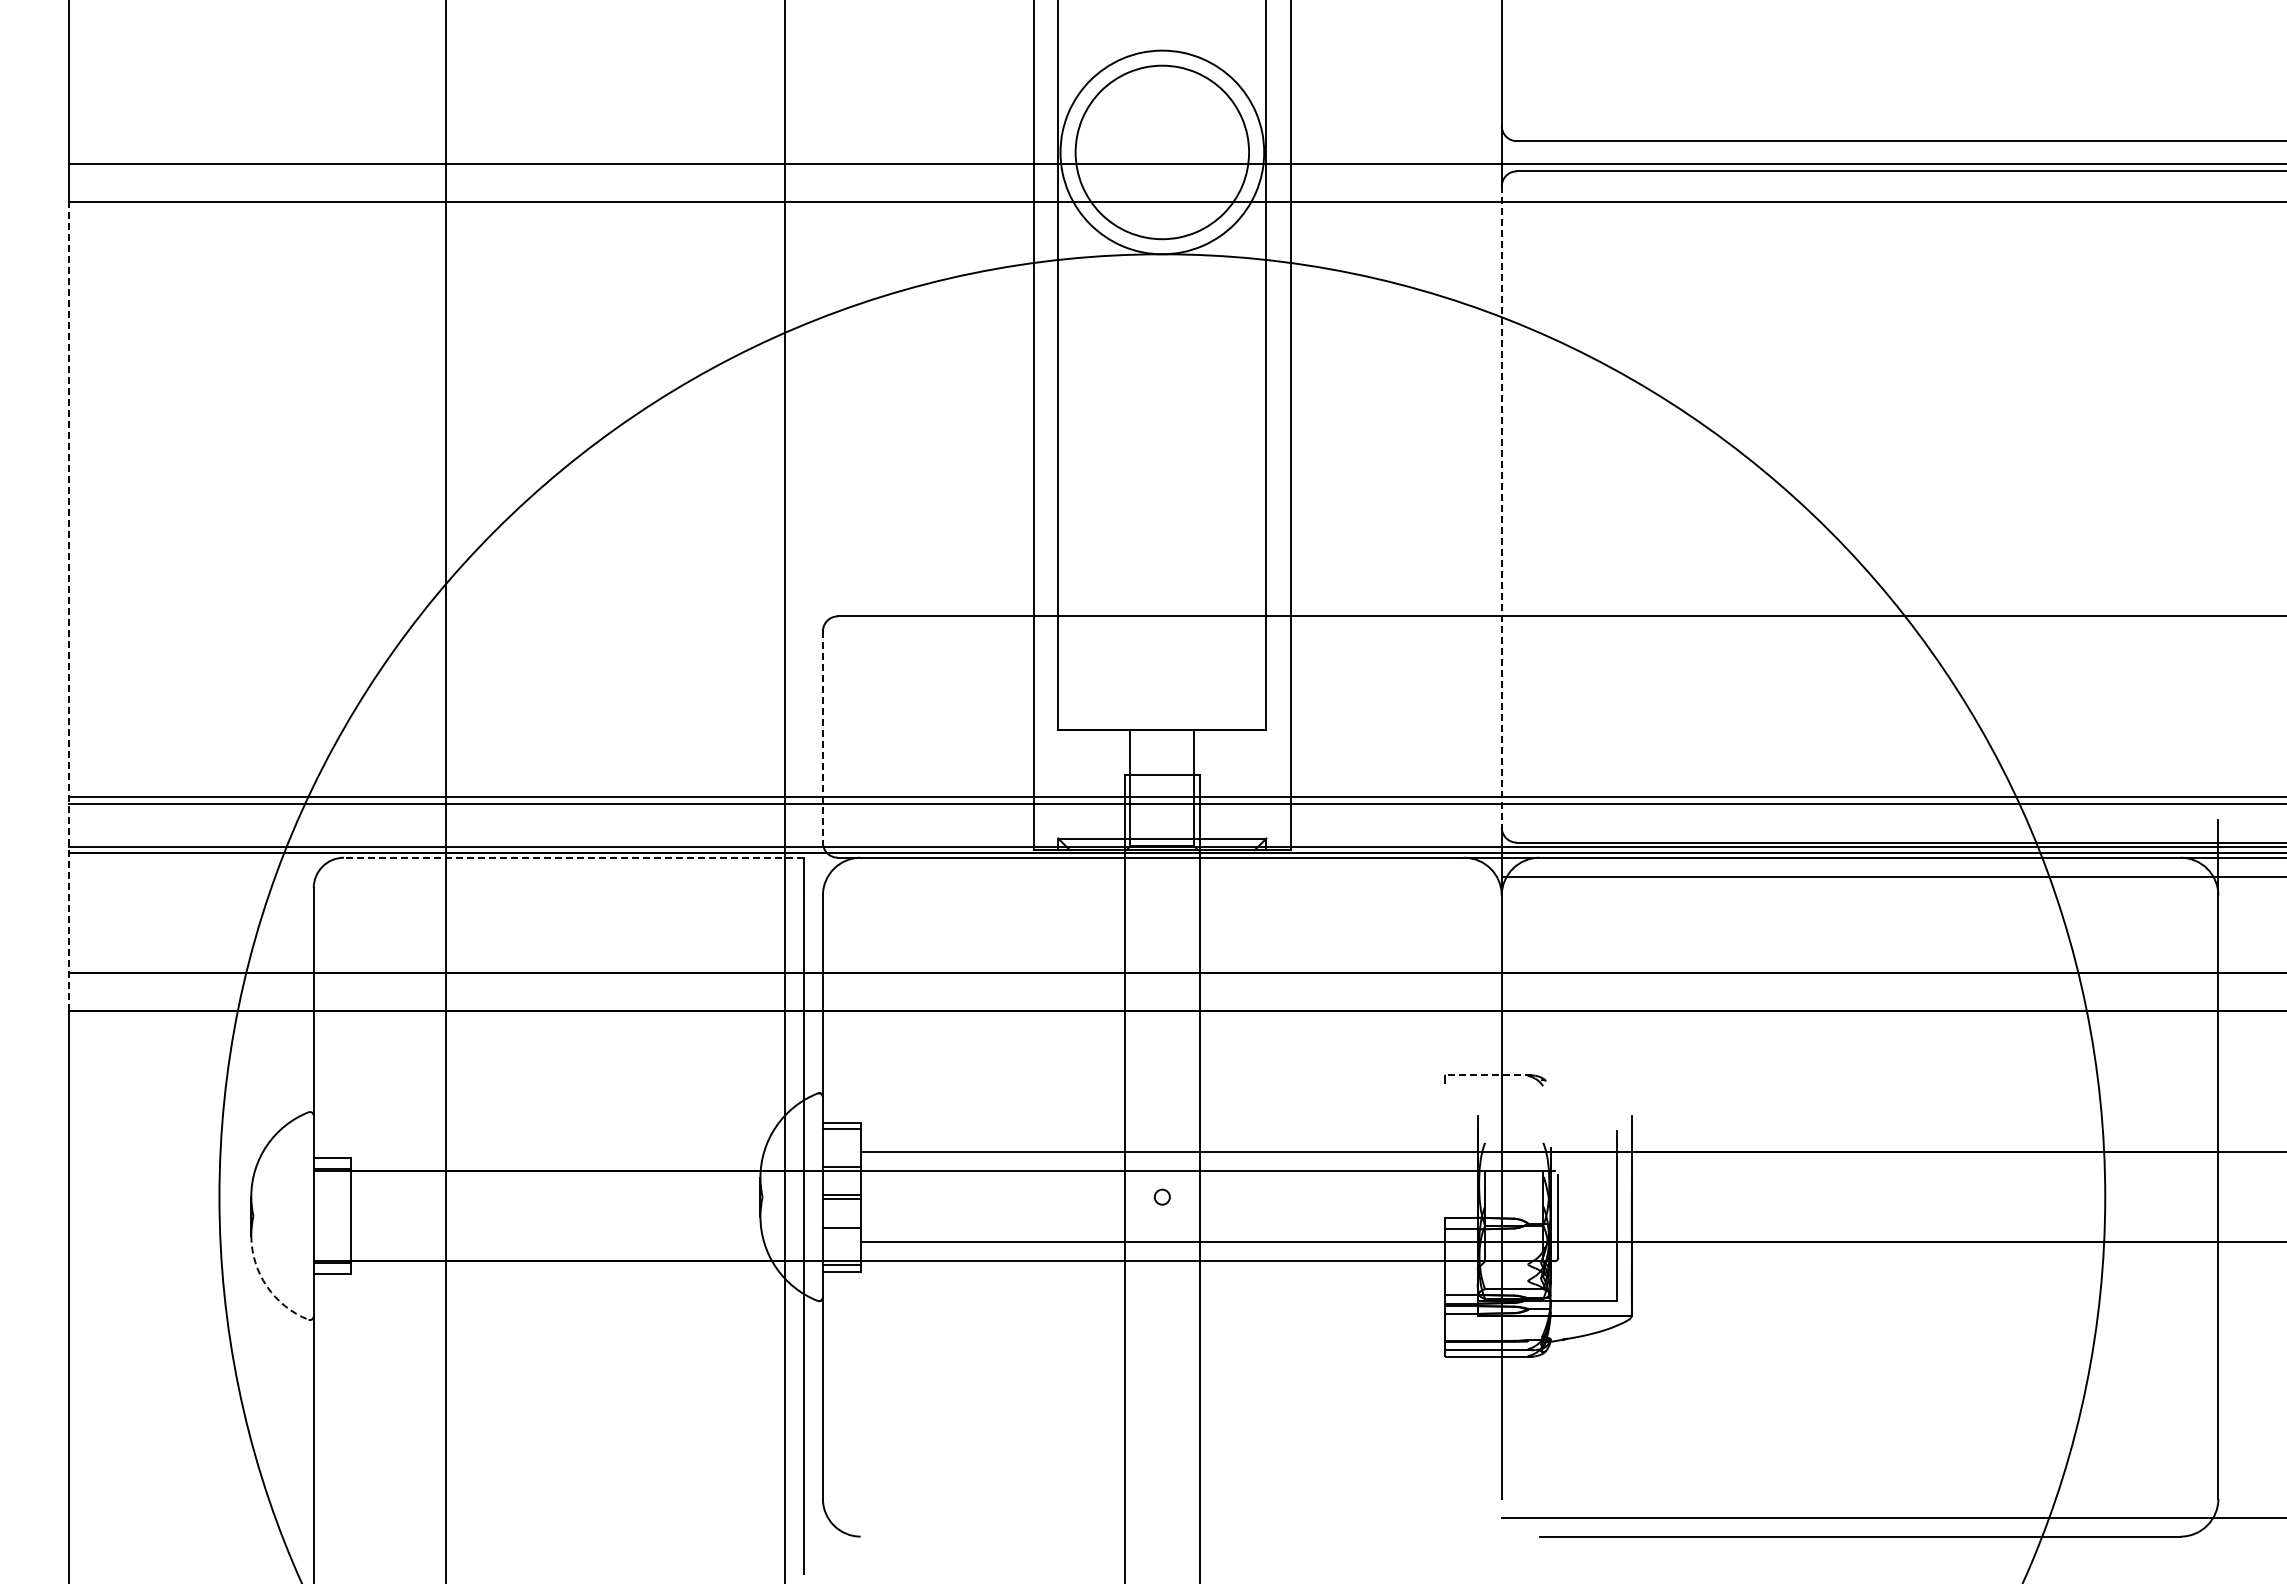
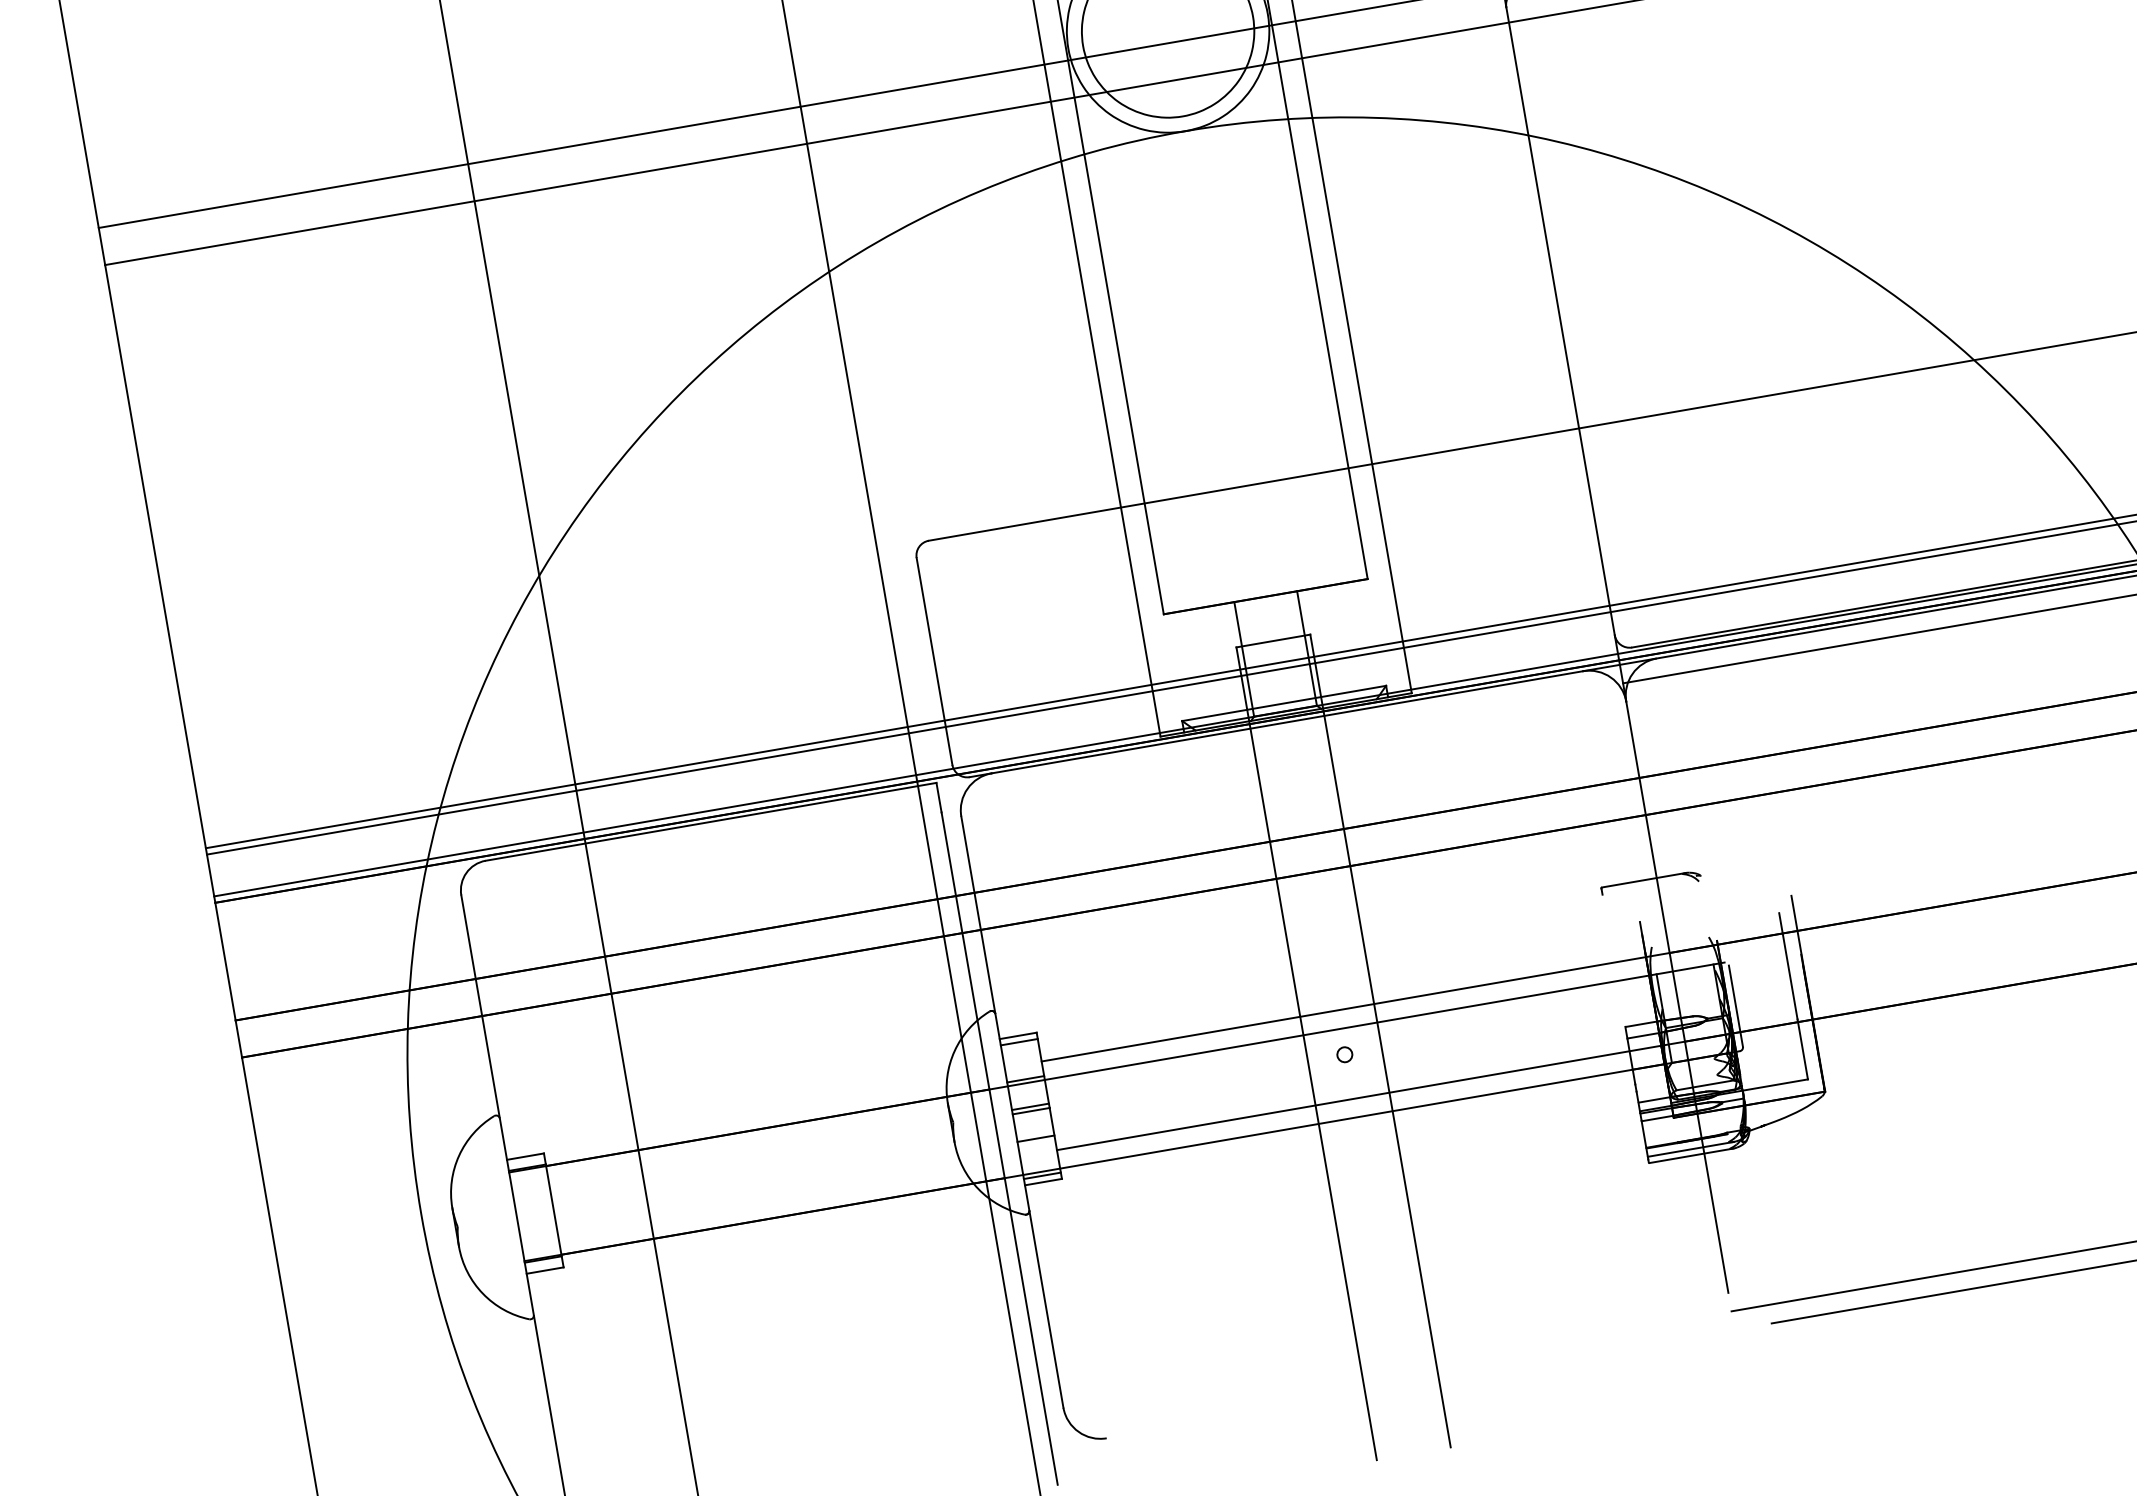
line: (1501, 507) -> (1560, 321), dashed -> solid
line: (68, 606) -> (173, 661), dashed -> solid
line: (822, 737) -> (934, 662), dashed -> solid
line: (573, 857) -> (710, 821), dashed -> solid
line: (1488, 1075) -> (1643, 880), dashed -> solid
arc: (266, 1286) -> (482, 1293), dashed -> solid

